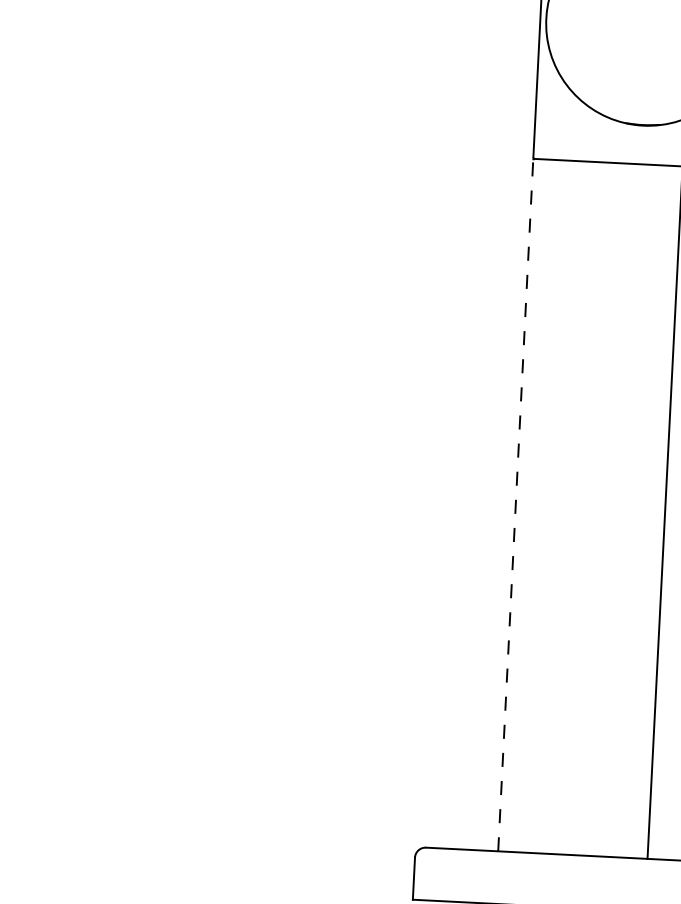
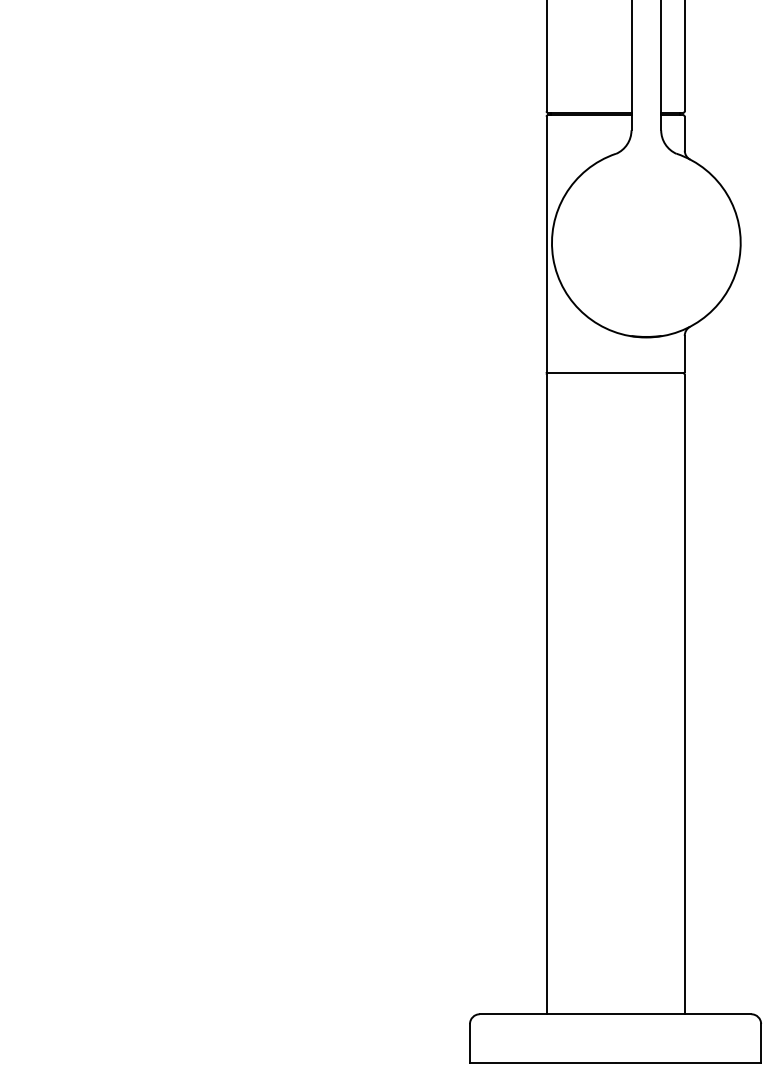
line: (515, 505) -> (546, 694), dashed -> solid

